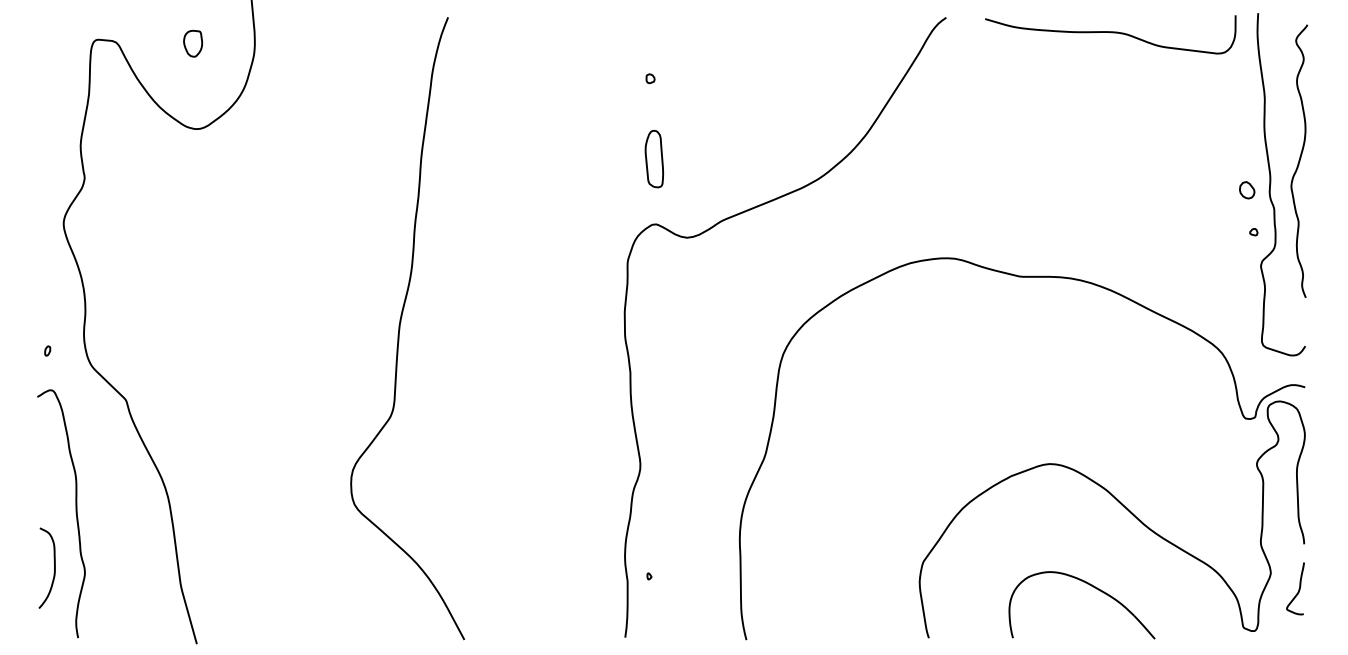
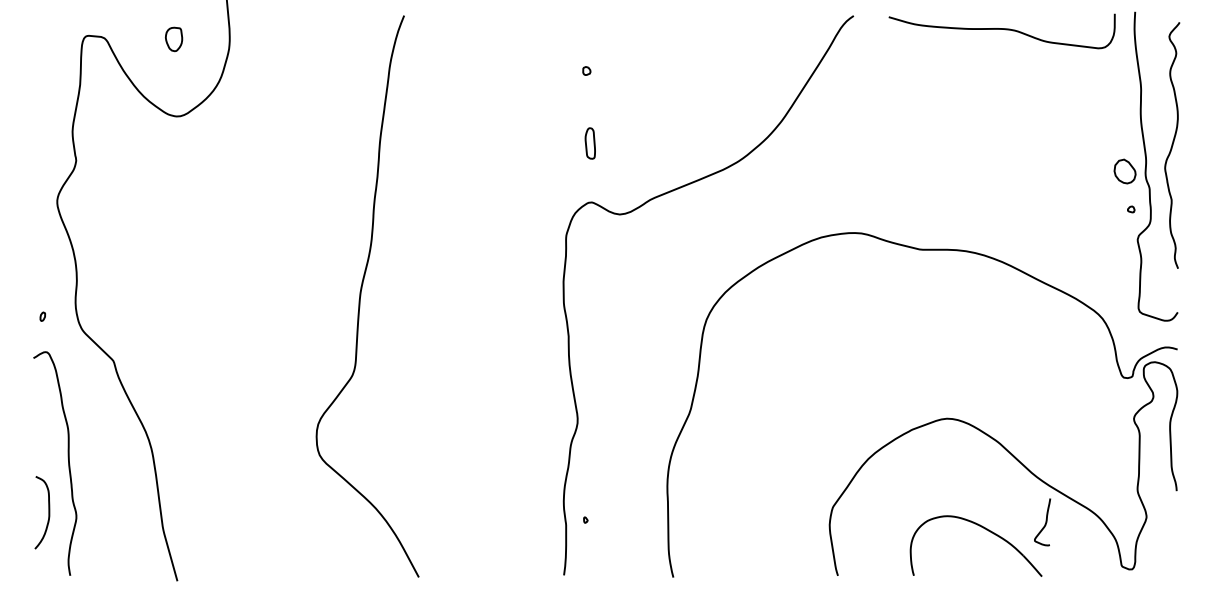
part: (654, 158) -> (590, 142), size x0.6
part: (1247, 190) -> (1125, 171), size x1.6
curve: (1298, 588) -> (1045, 522), moved

